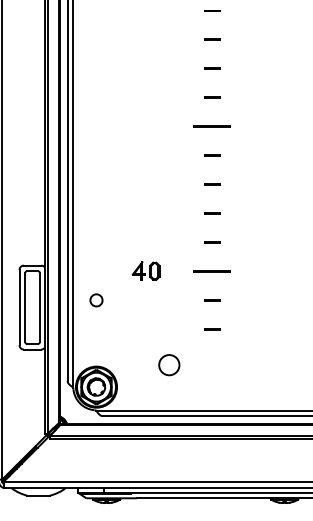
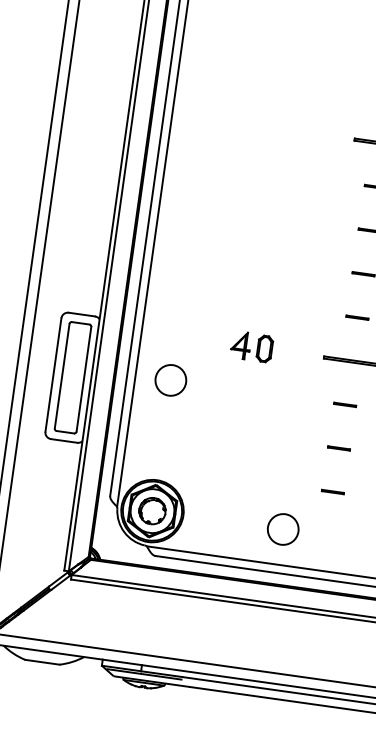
circle: (96, 300) -> (170, 380), size x1.67
line: (212, 358) -> (333, 492), added
circle: (169, 365) -> (283, 530), moved

